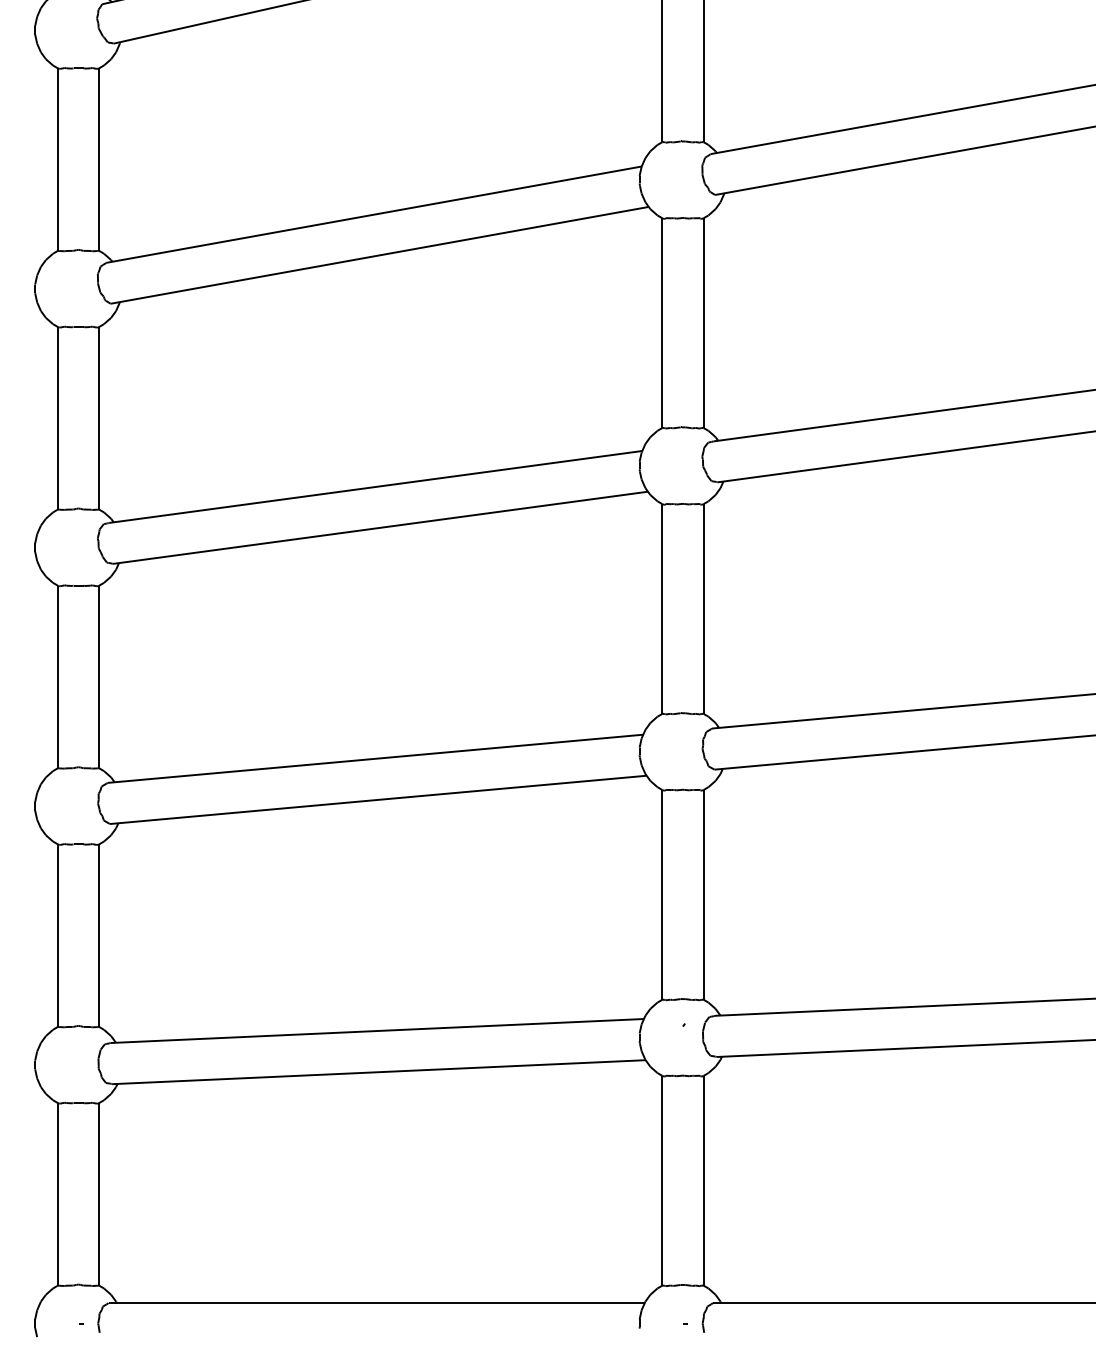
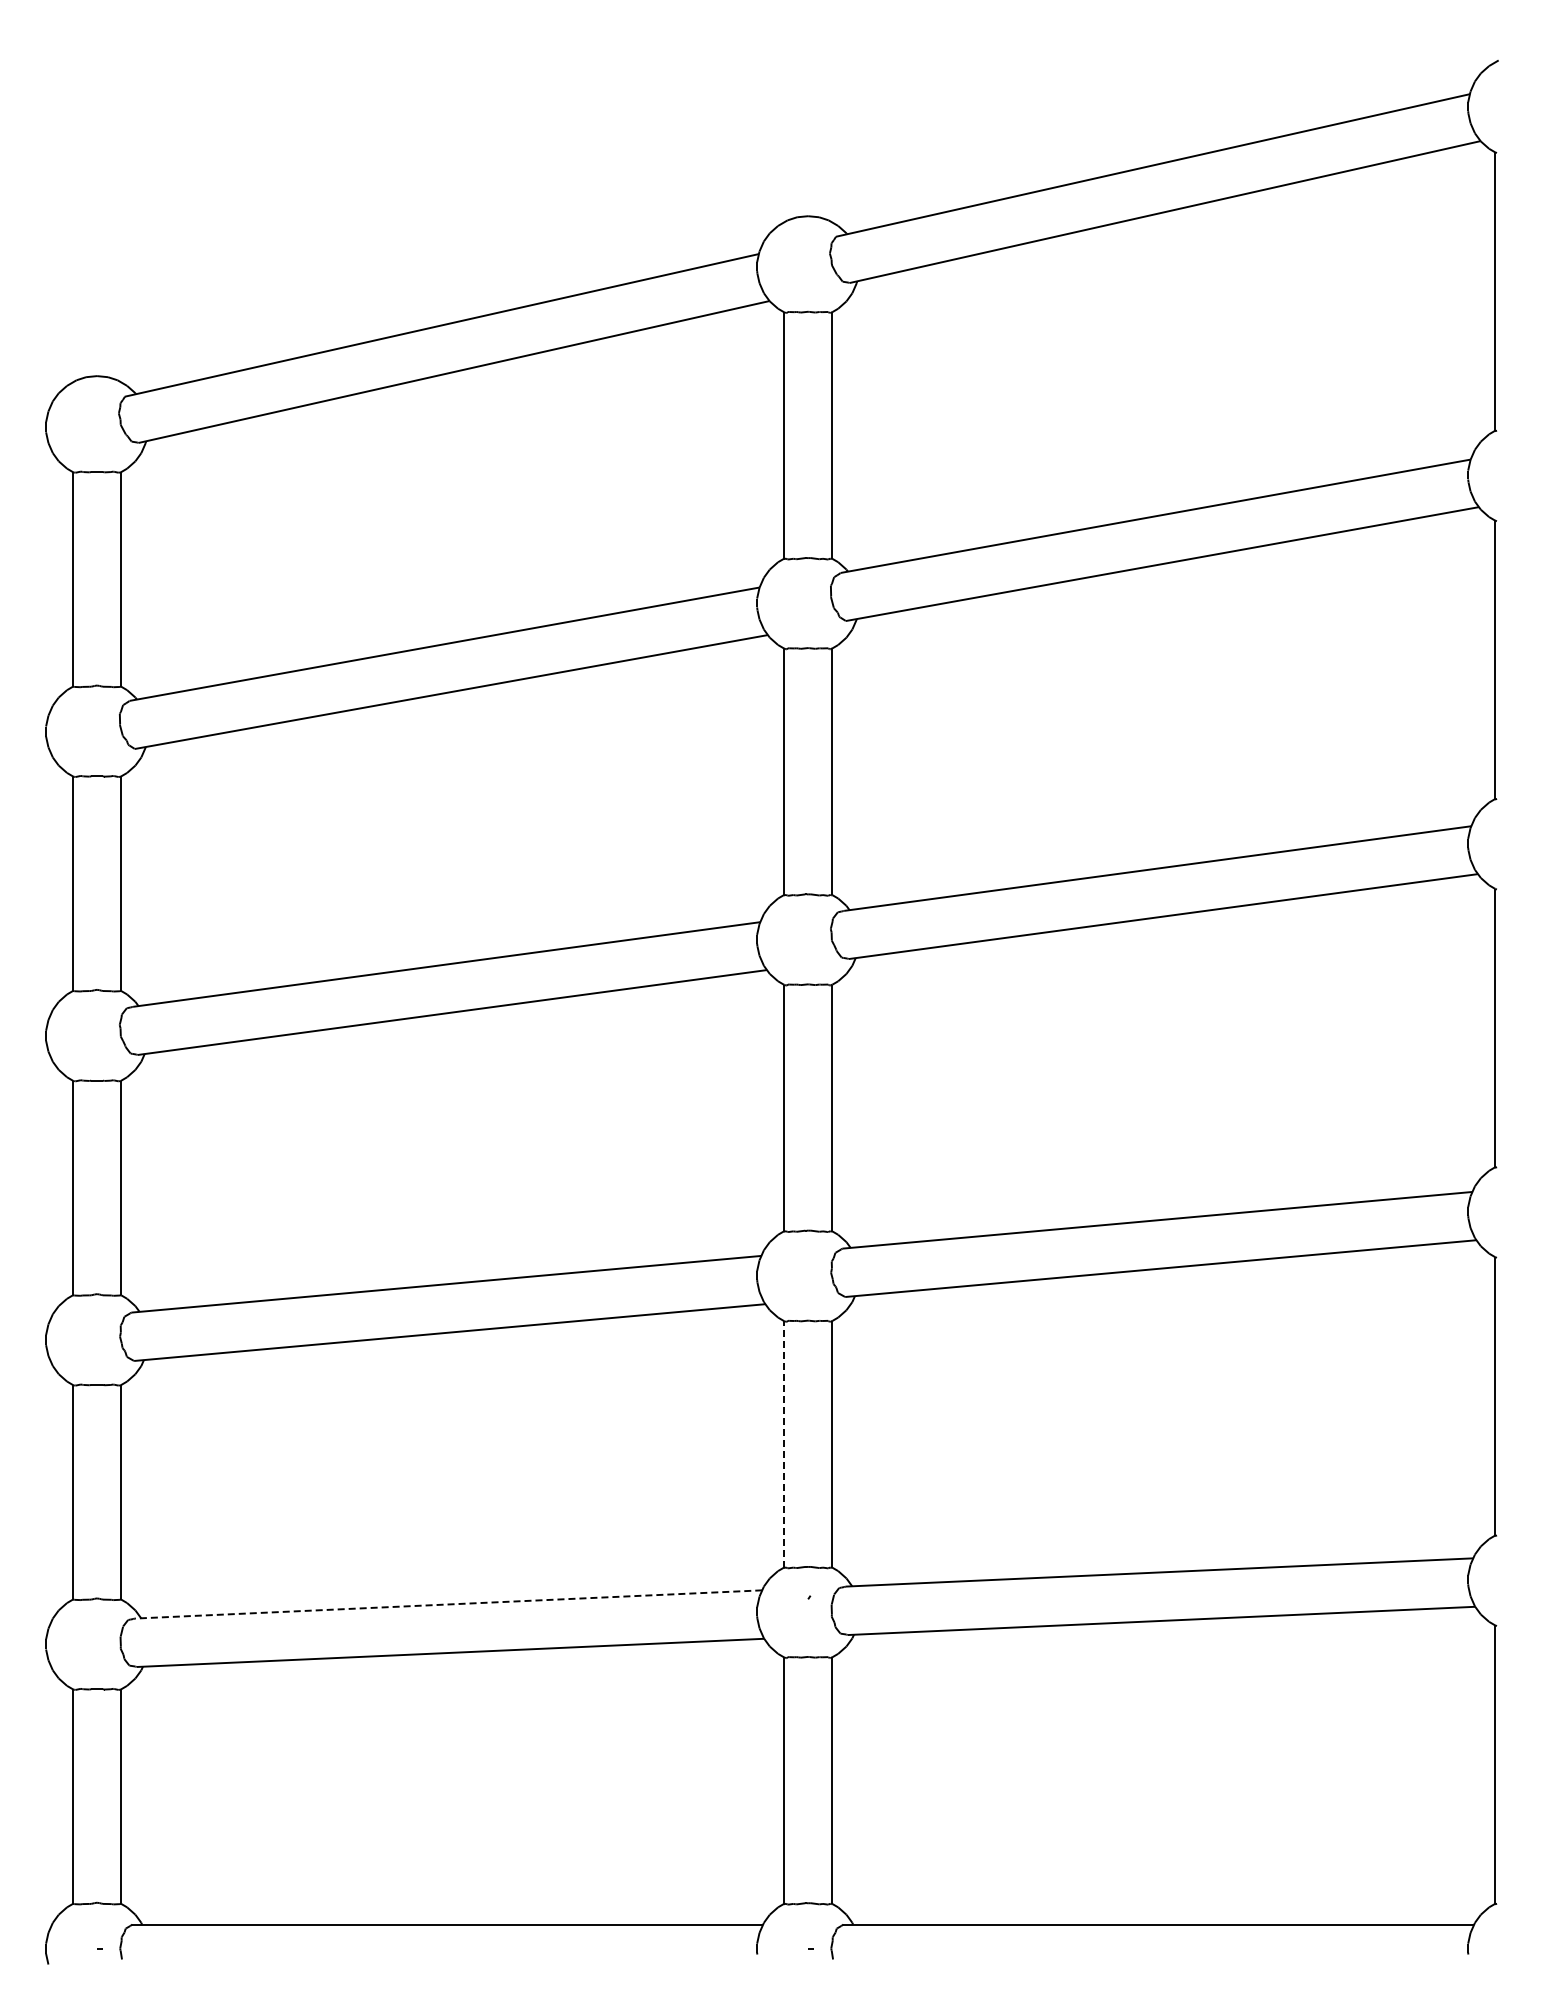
line: (662, 895) -> (783, 1444), solid -> dashed
line: (376, 1031) -> (447, 1604), solid -> dashed

